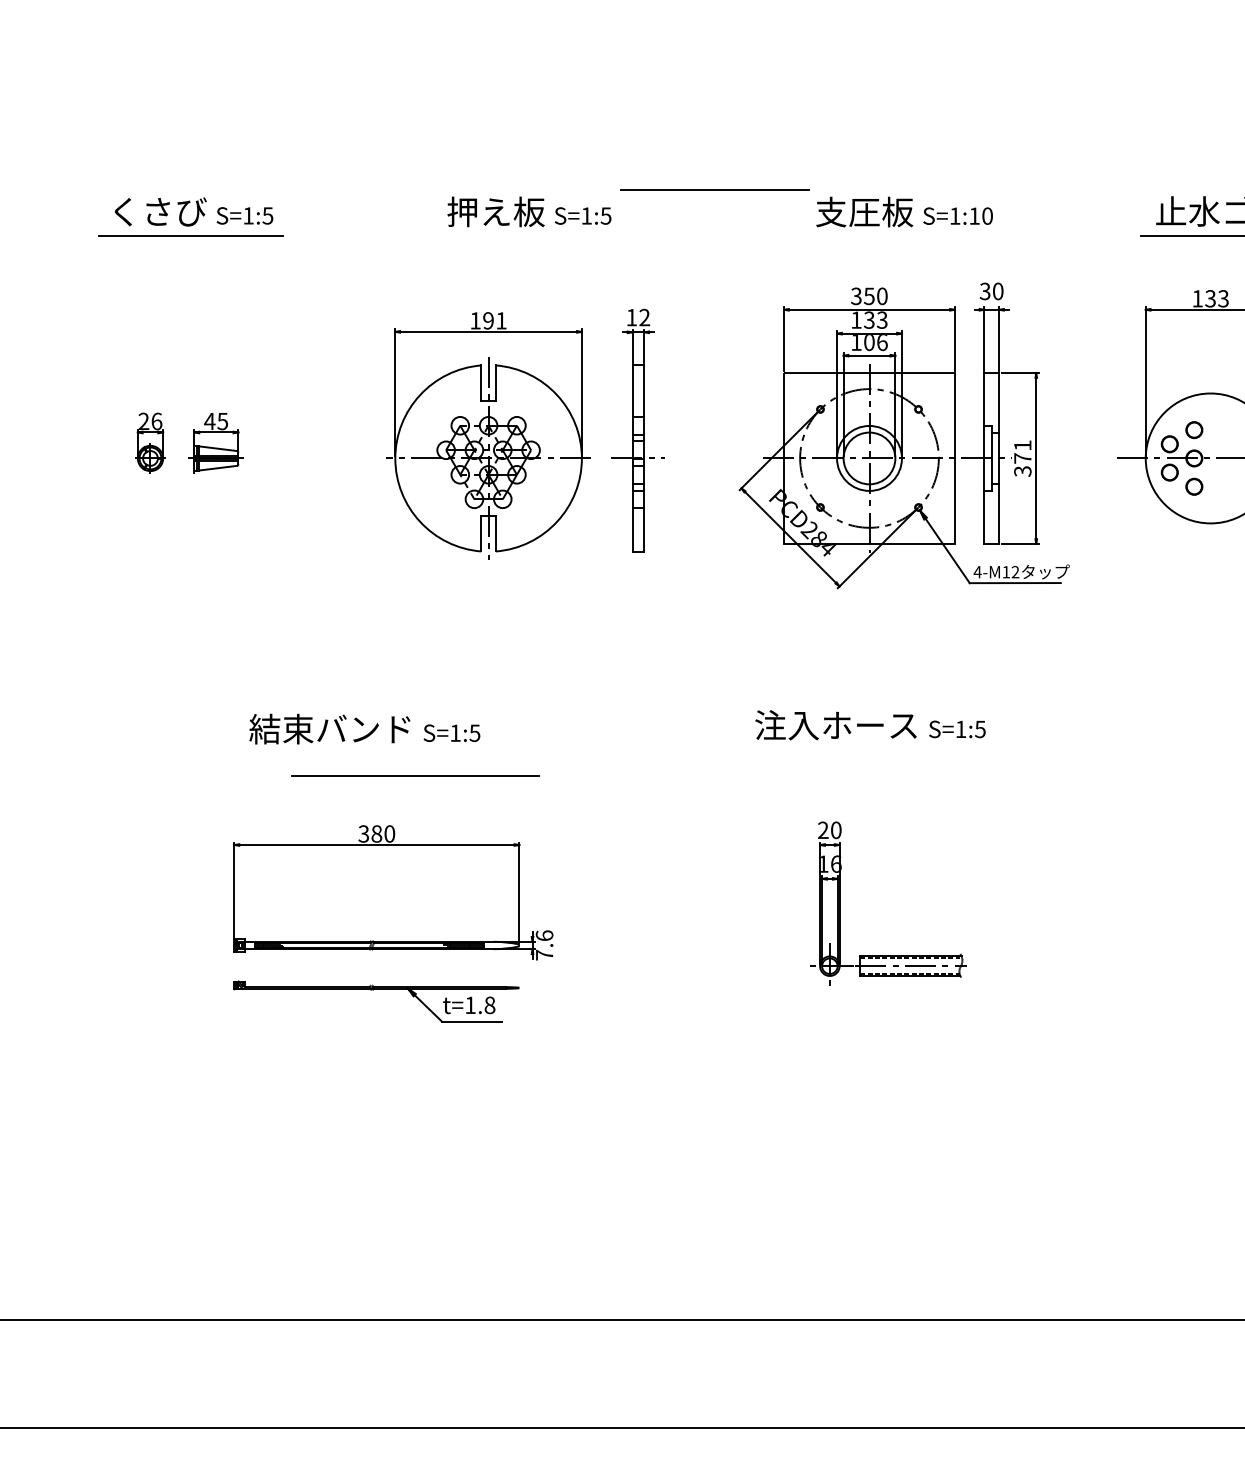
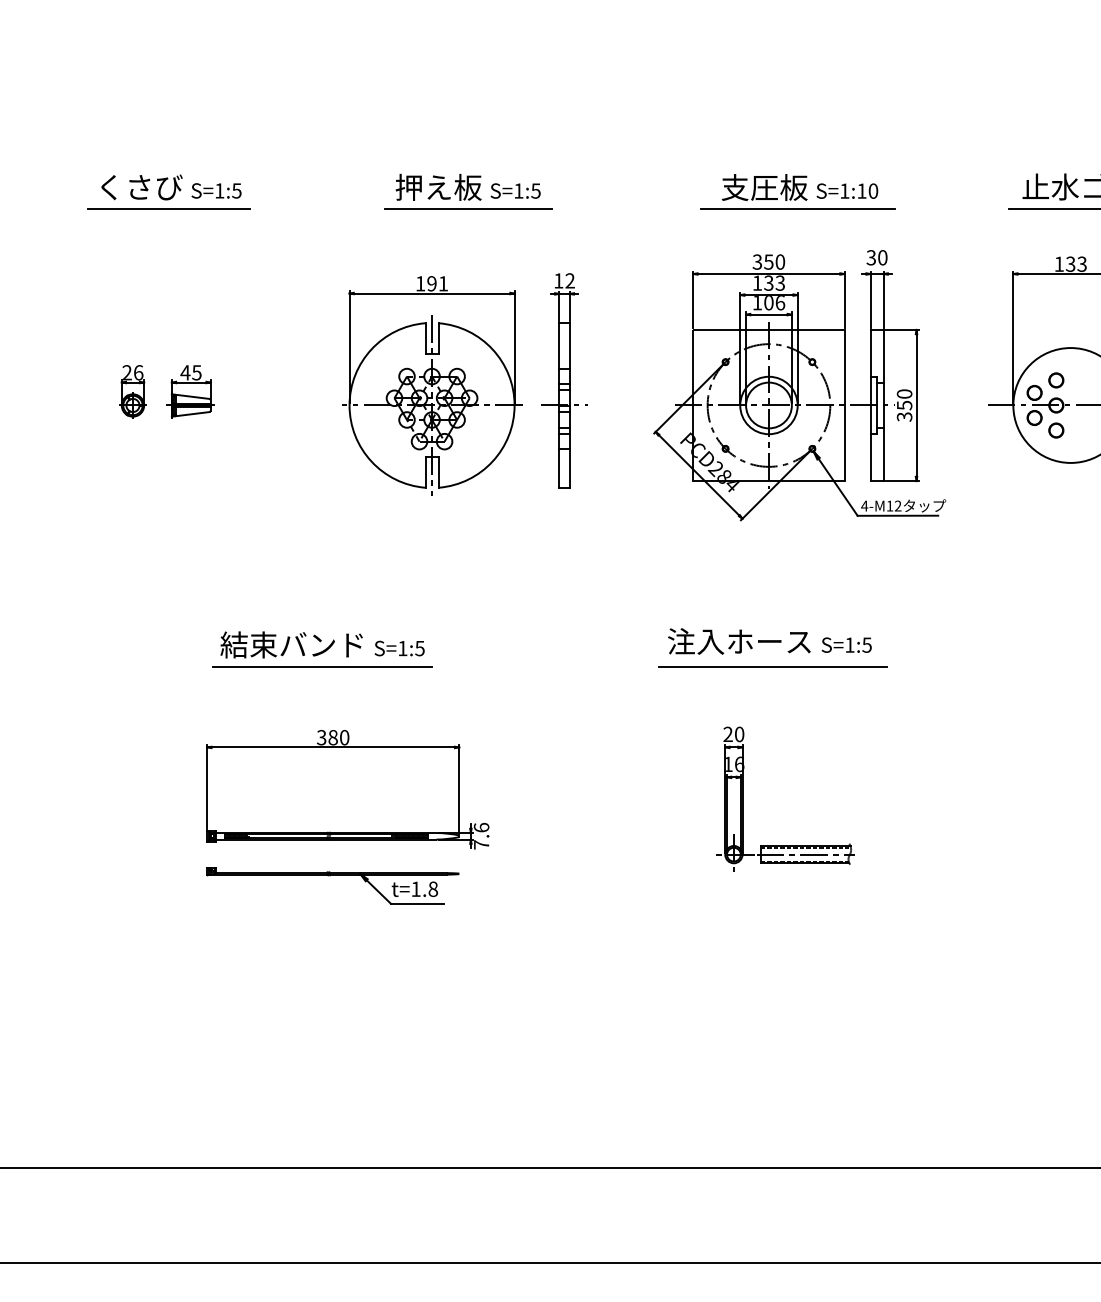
line: (715, 189) -> (468, 208), moved
line: (902, 236) -> (798, 209), added
text: (1022, 451) -> (904, 399), 371 -> 350
line: (873, 753) -> (772, 666), added
line: (415, 776) -> (322, 666), moved

